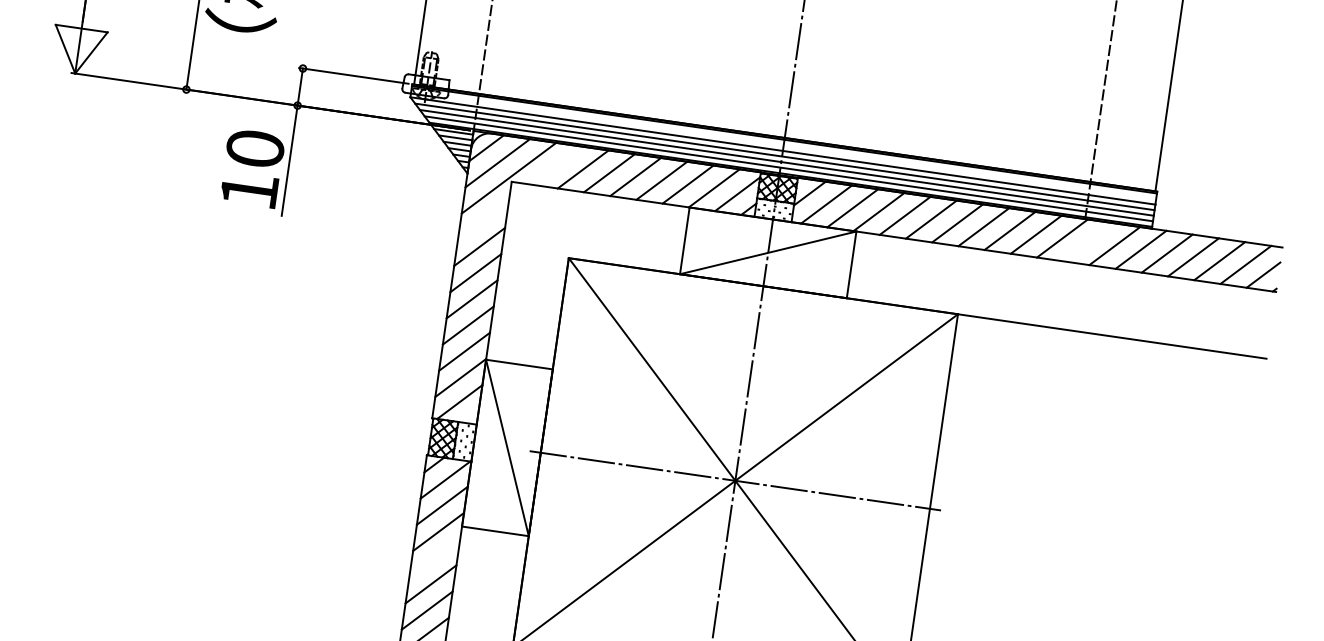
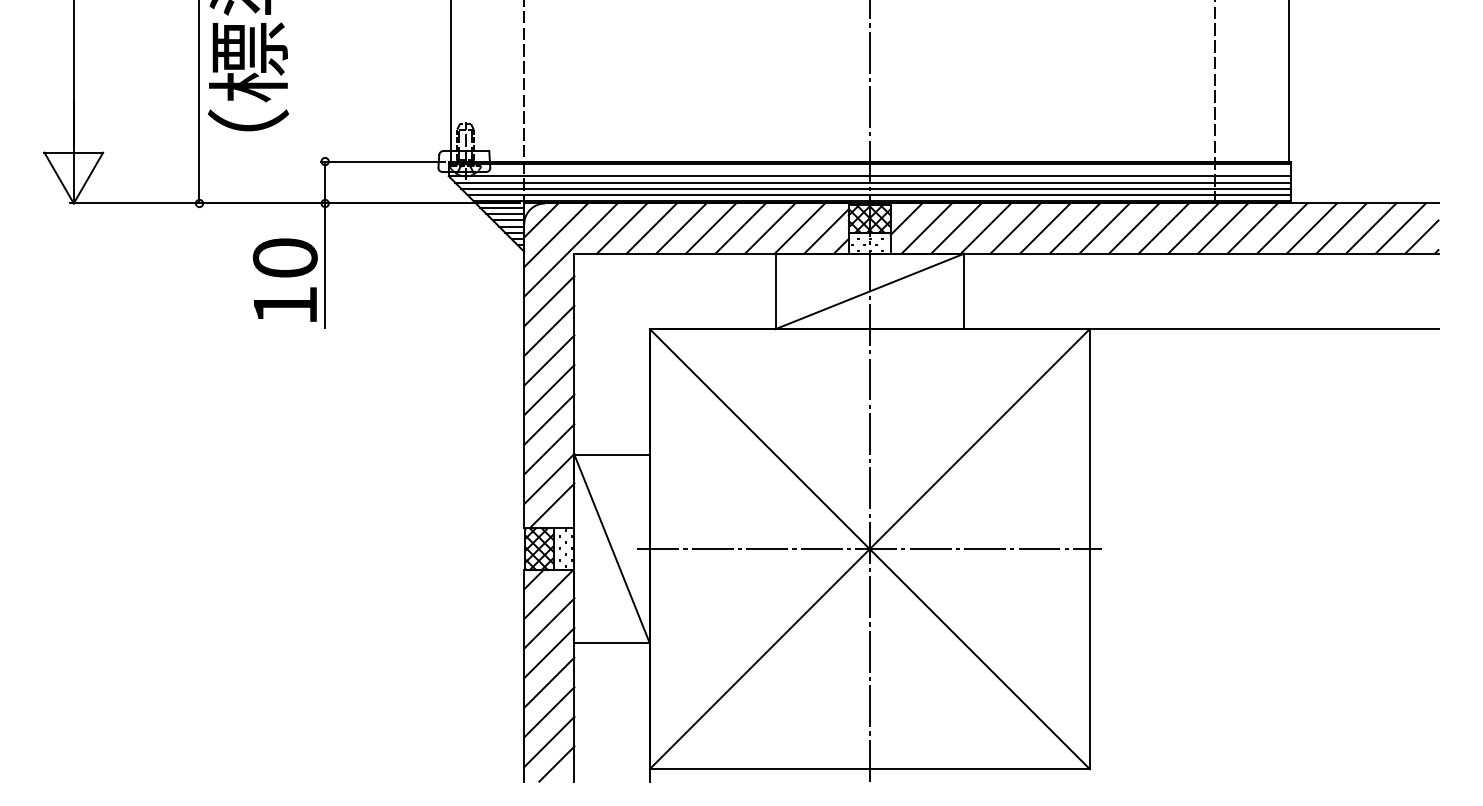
line: (556, 165) -> (621, 228), added
line: (483, 220) -> (549, 301), added
line: (1088, 242) -> (1222, 228), added
line: (435, 557) -> (549, 682), added

